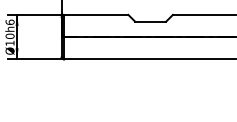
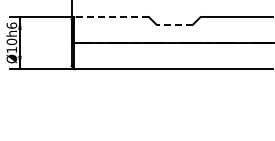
line: (96, 15) -> (111, 17), solid -> dashed
line: (150, 21) -> (174, 24), solid -> dashed

